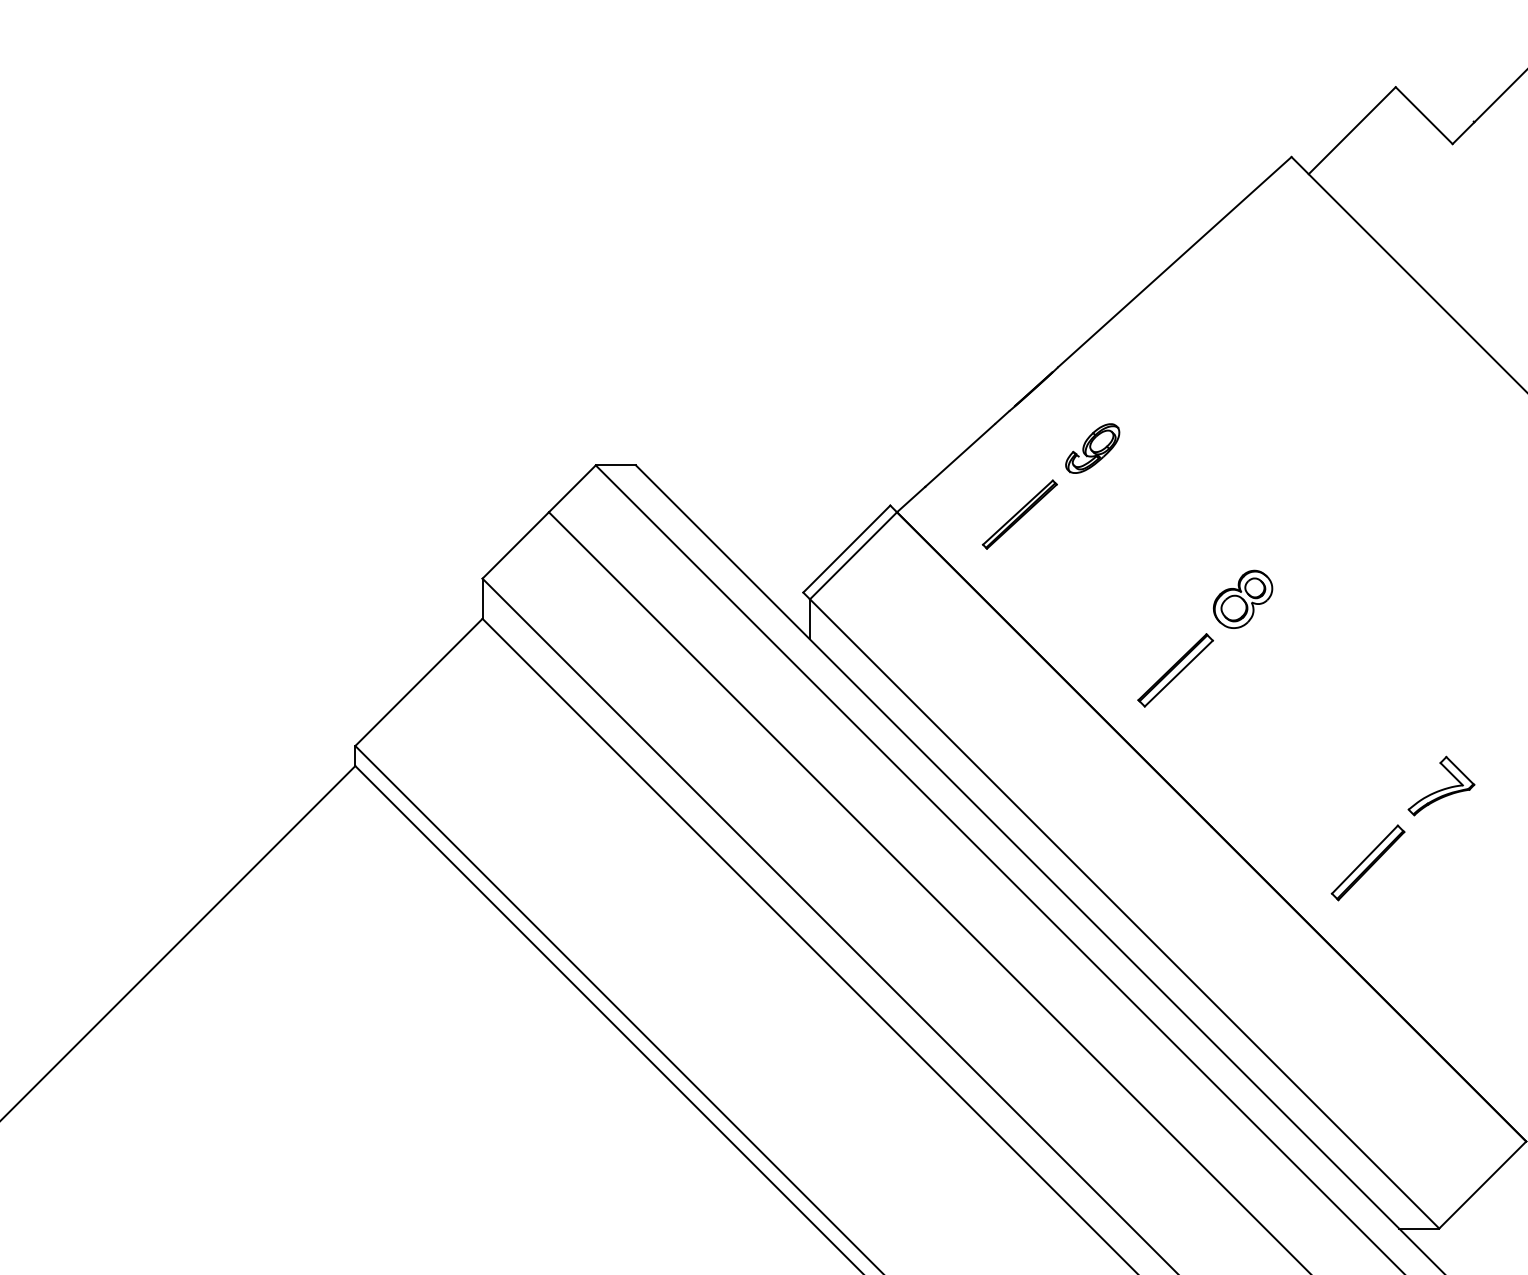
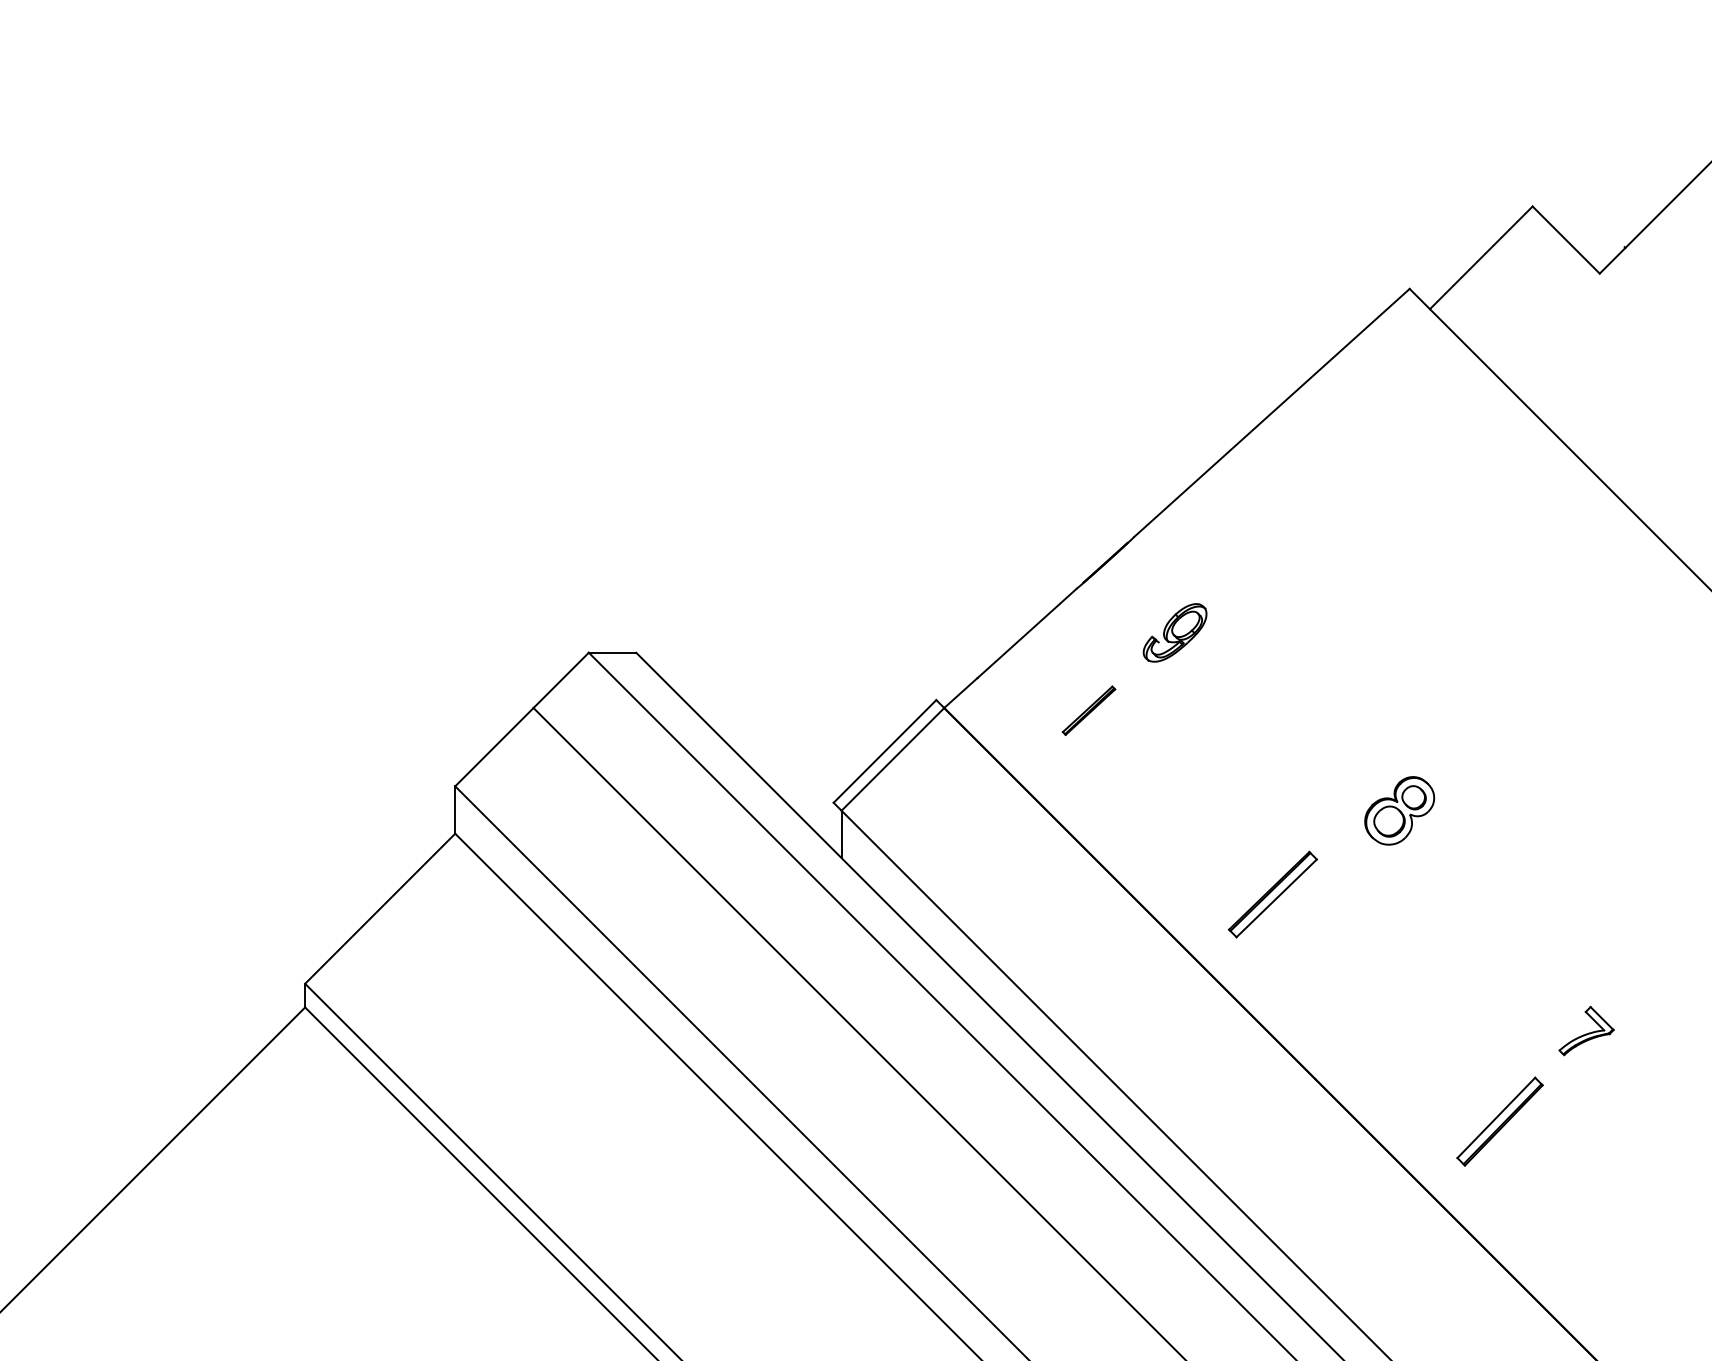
part: (1019, 514) -> (1088, 710), size x0.6
part: (1242, 598) -> (1399, 809), moved
part: (1441, 785) -> (1586, 1030), size x0.7

